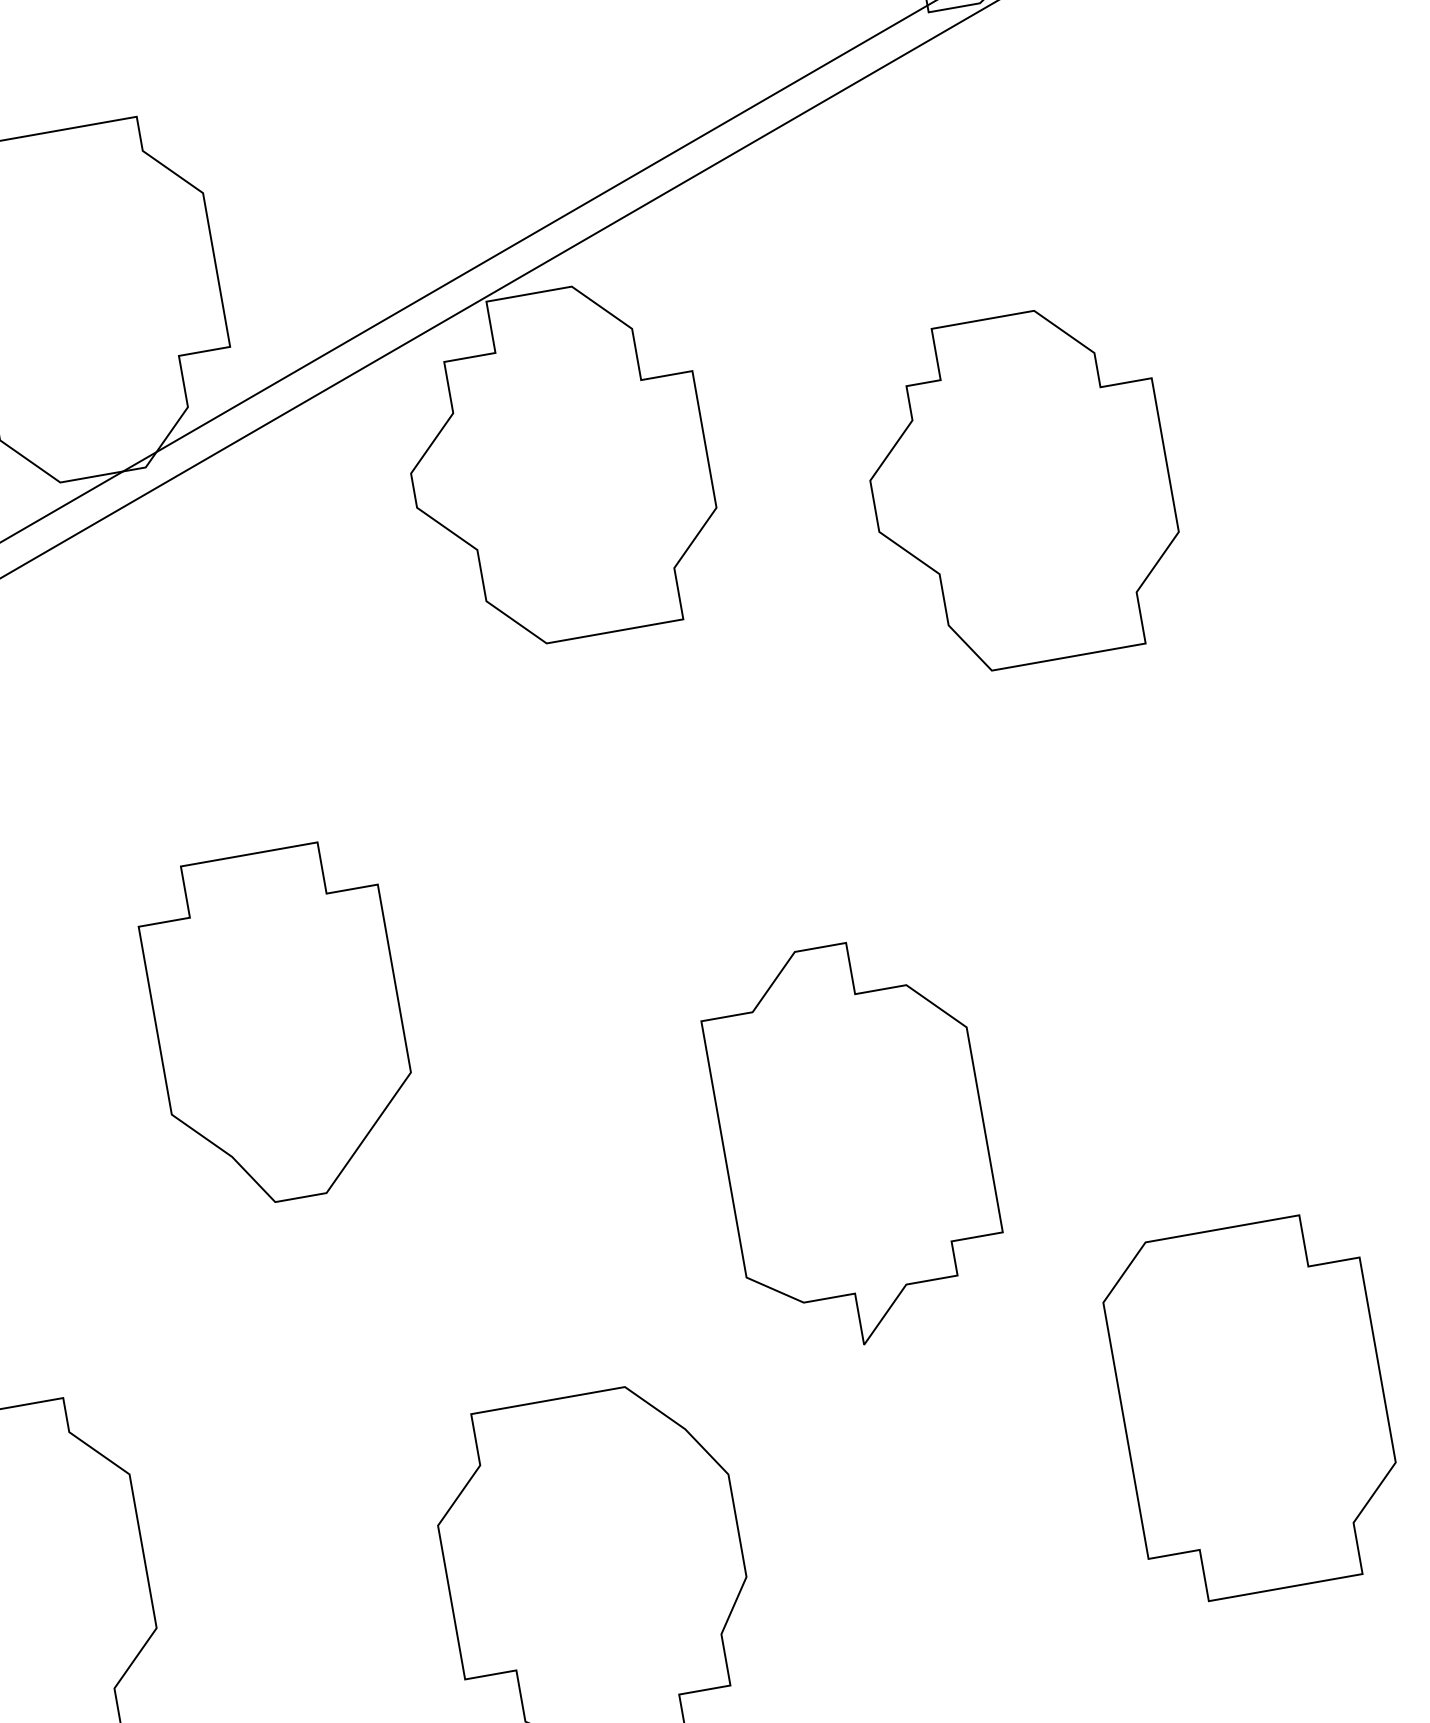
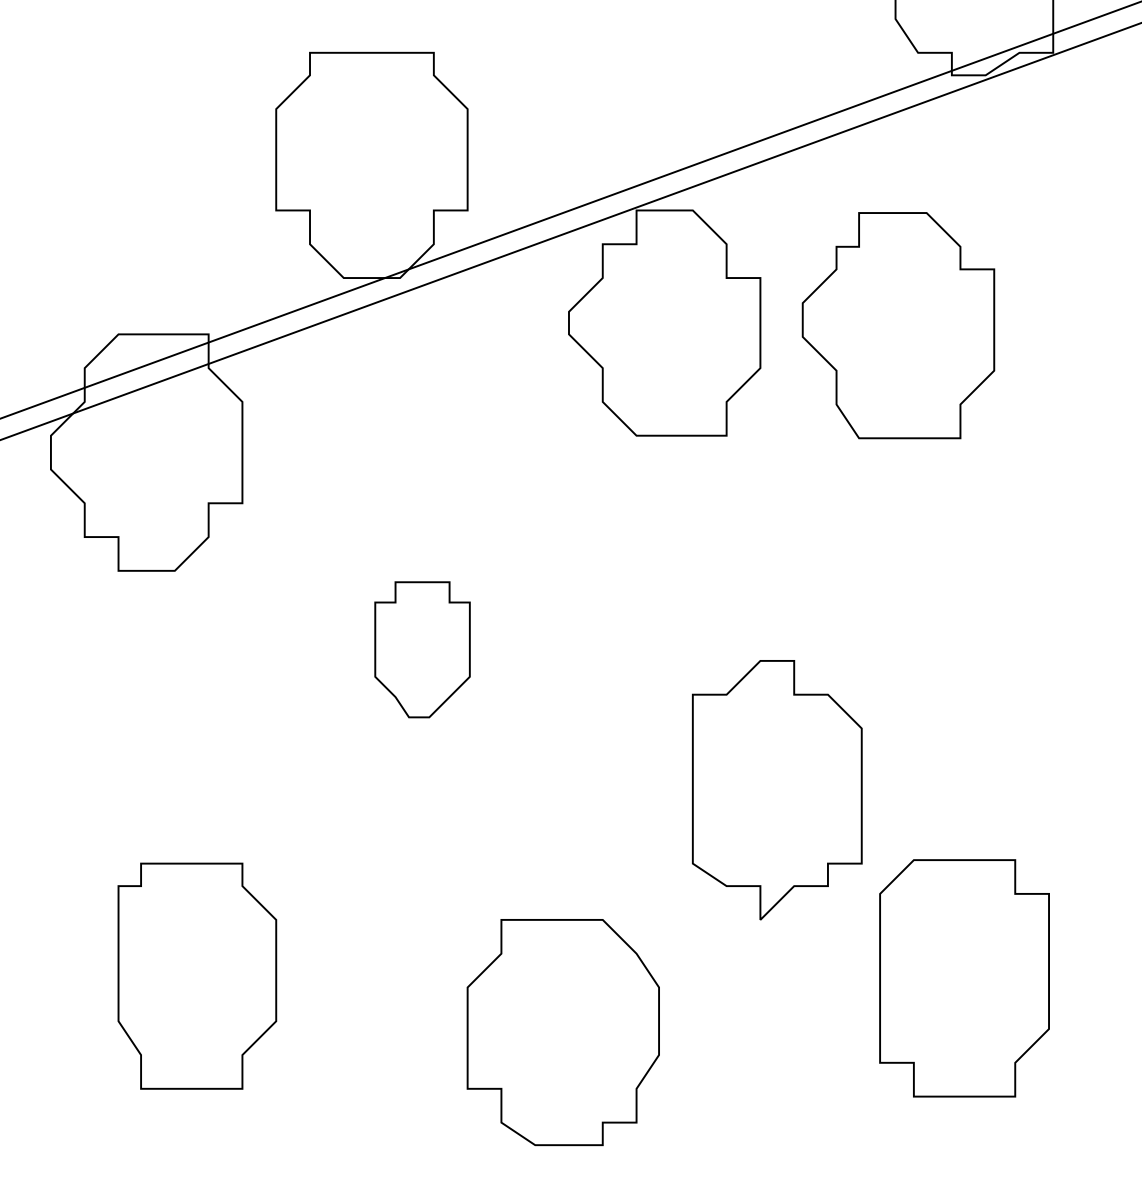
part: (1021, 488) -> (898, 325), moved
part: (279, 1025) -> (422, 649), size x0.6
part: (1254, 1408) -> (964, 978), moved

